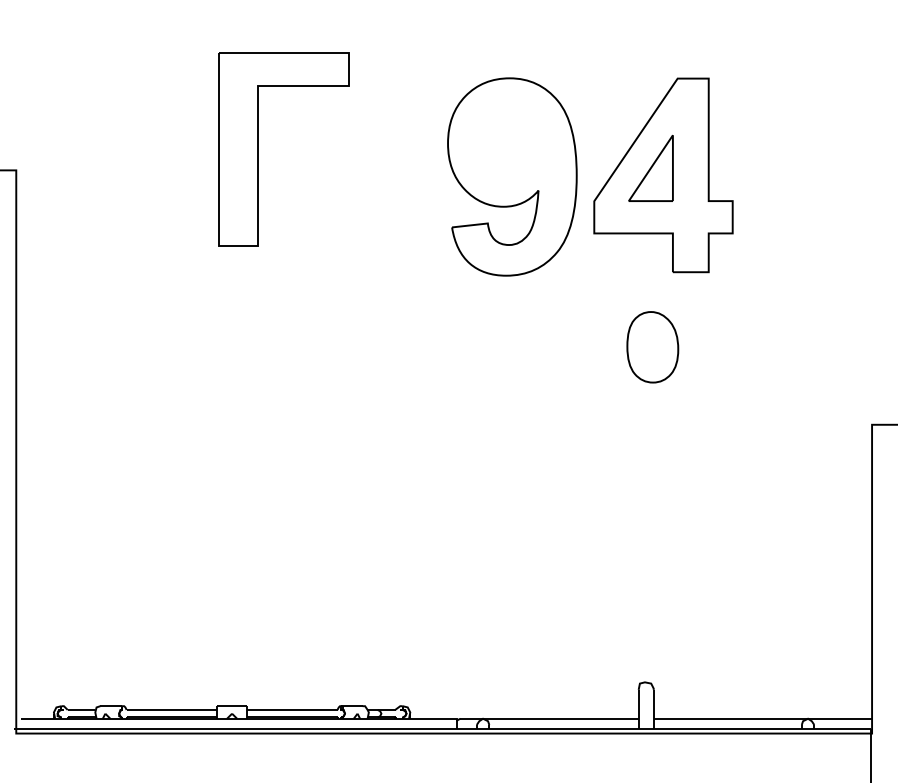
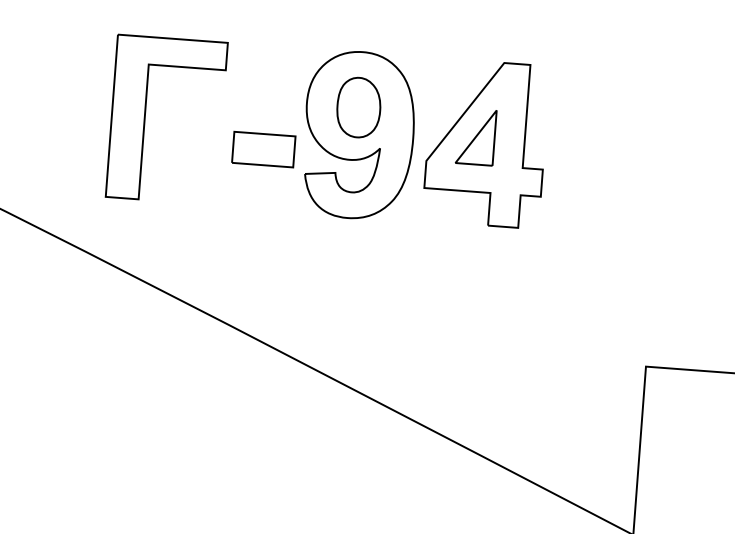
part: (258, 149) -> (145, 118), moved
part: (401, 202) -> (264, 149), added
part: (652, 347) -> (358, 107), moved

